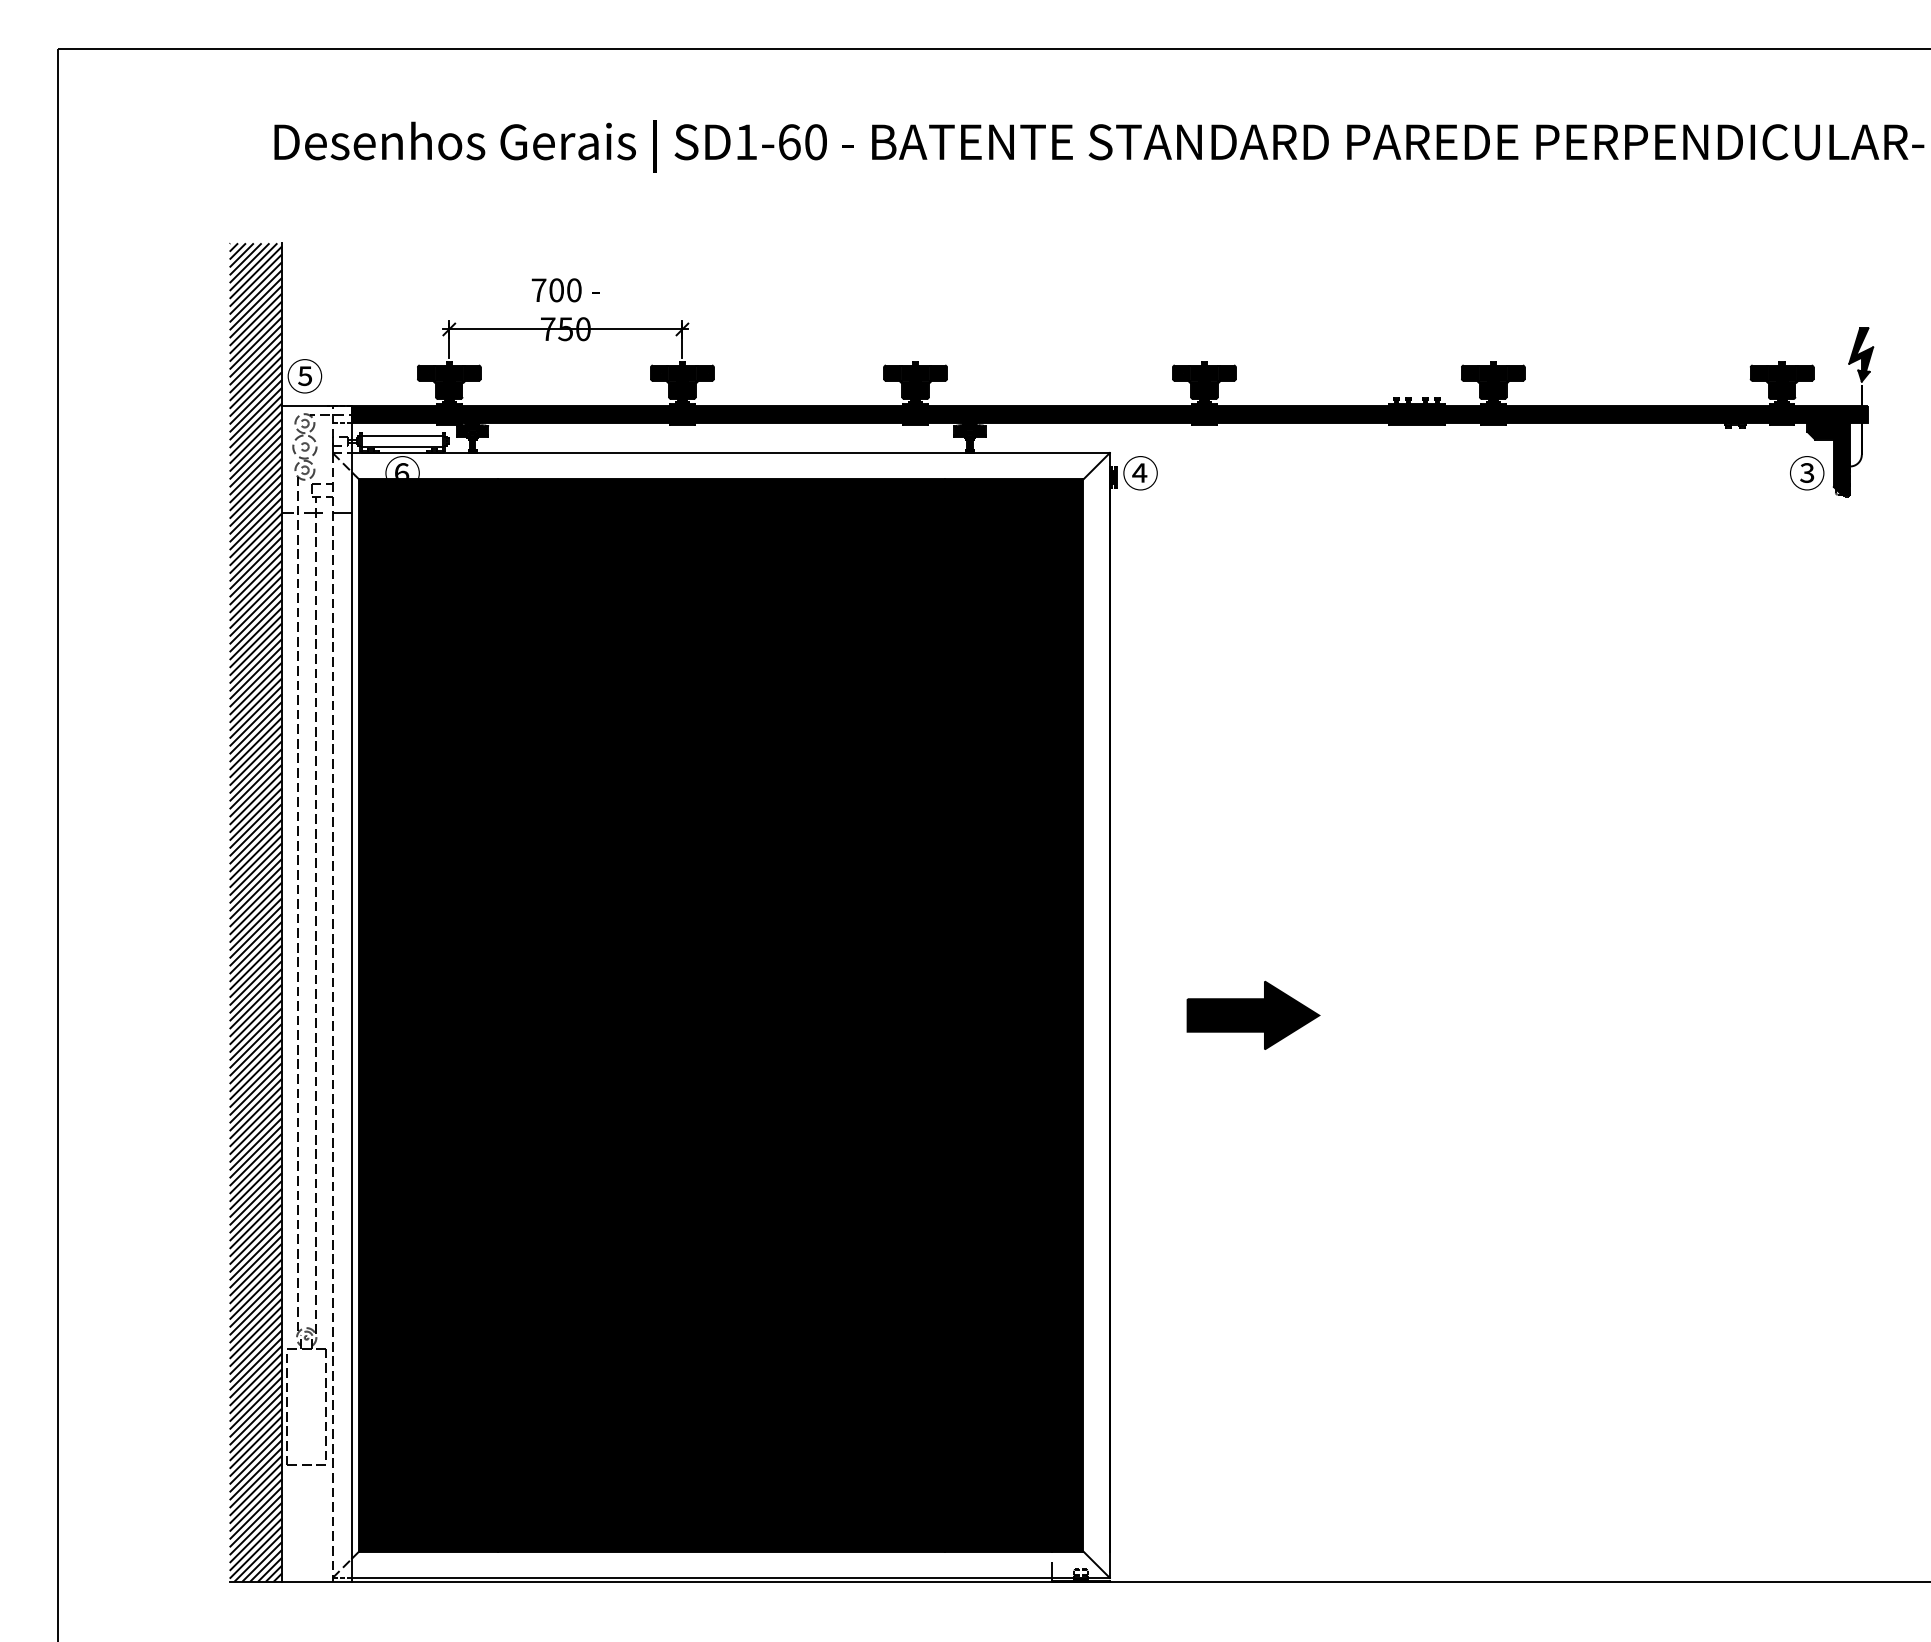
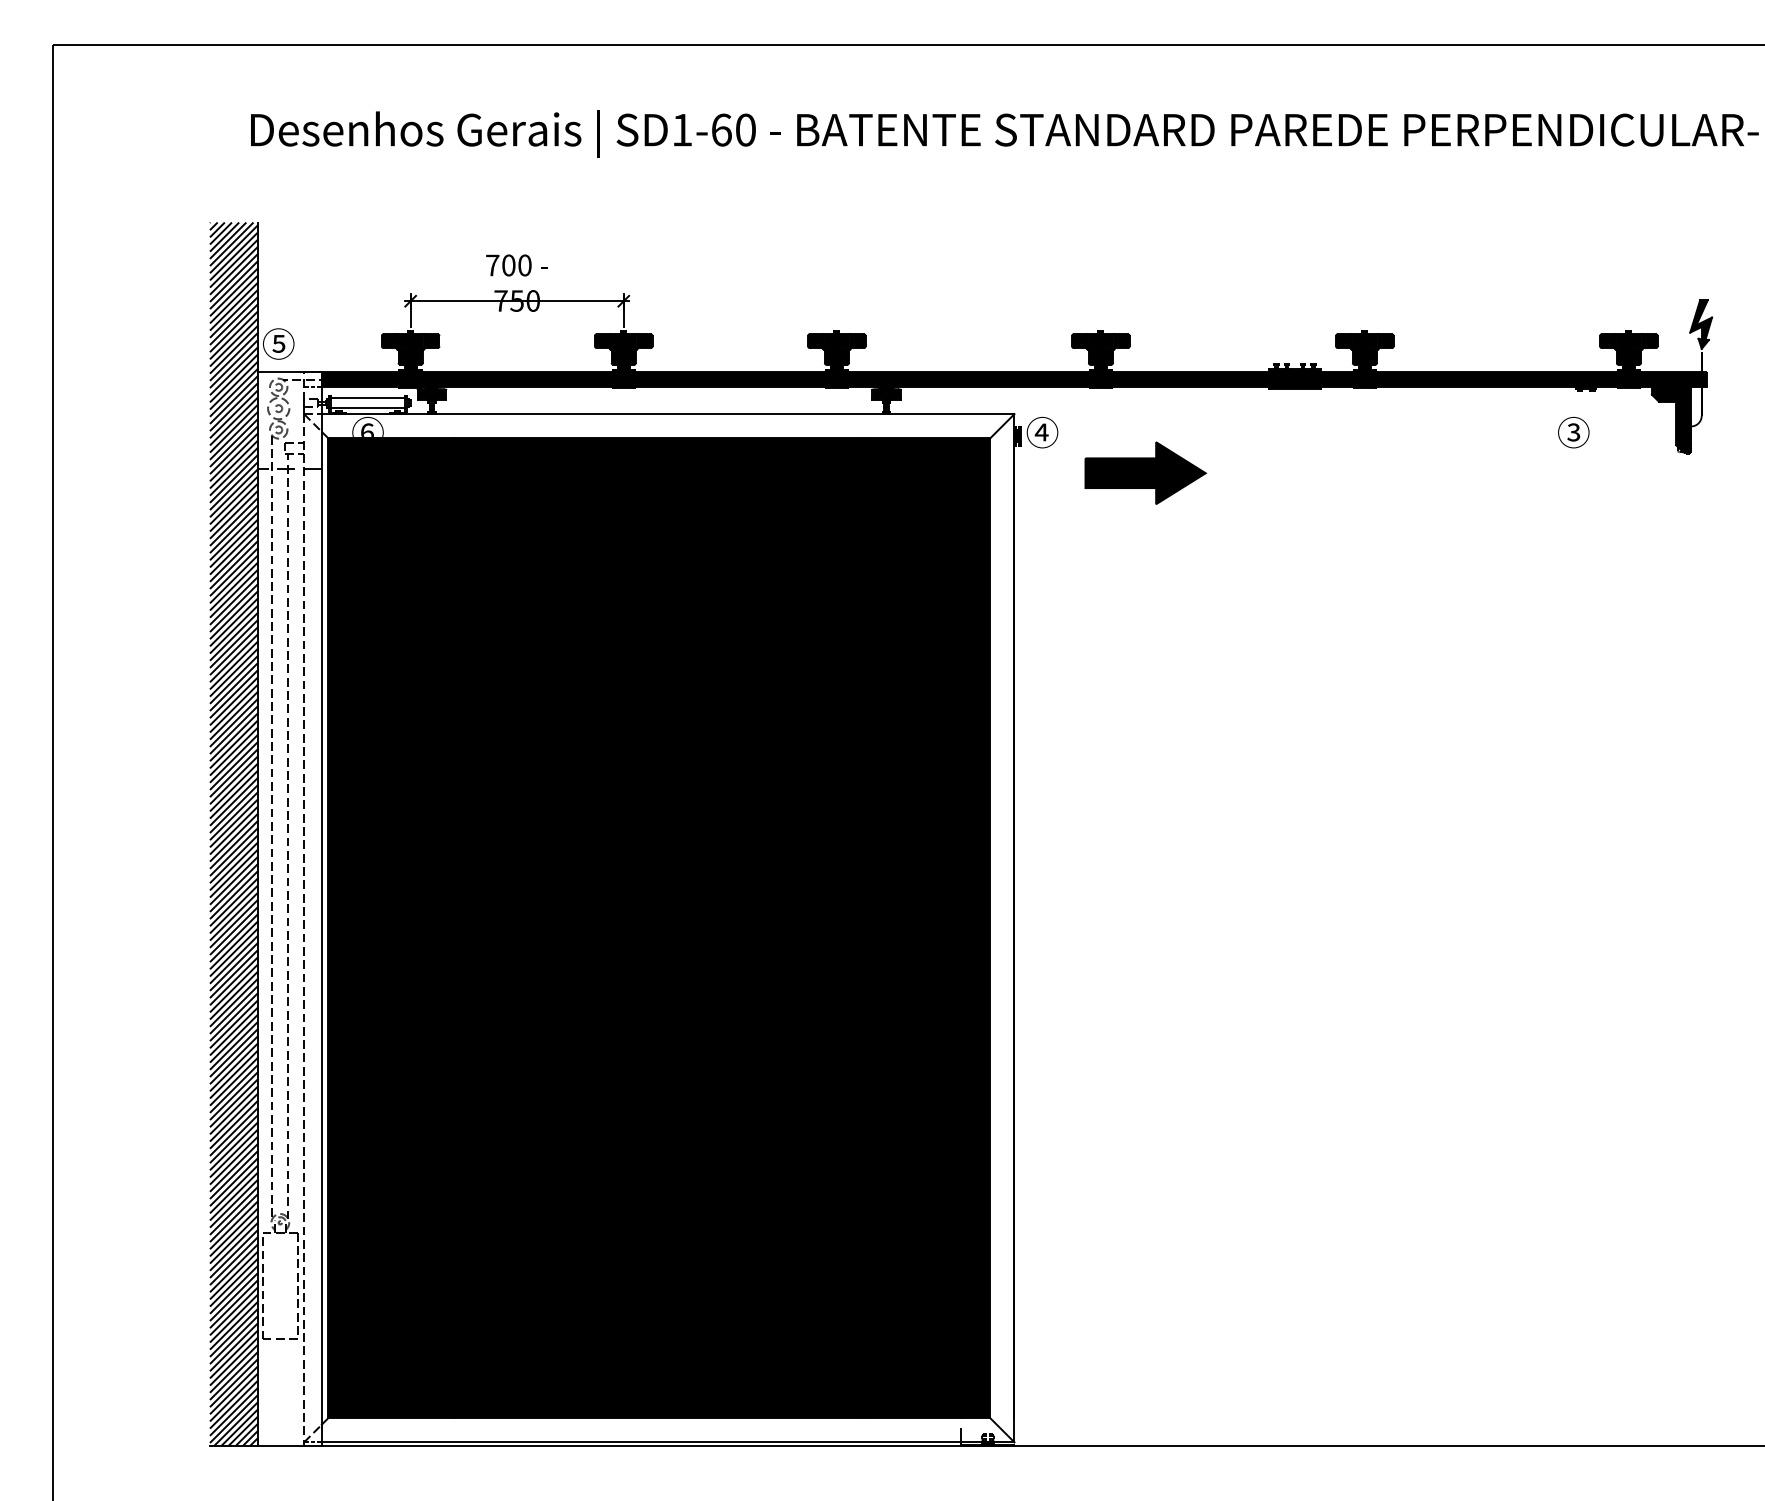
text: (1806, 473) -> (1573, 432), moved
part: (1253, 1014) -> (1145, 472), moved

